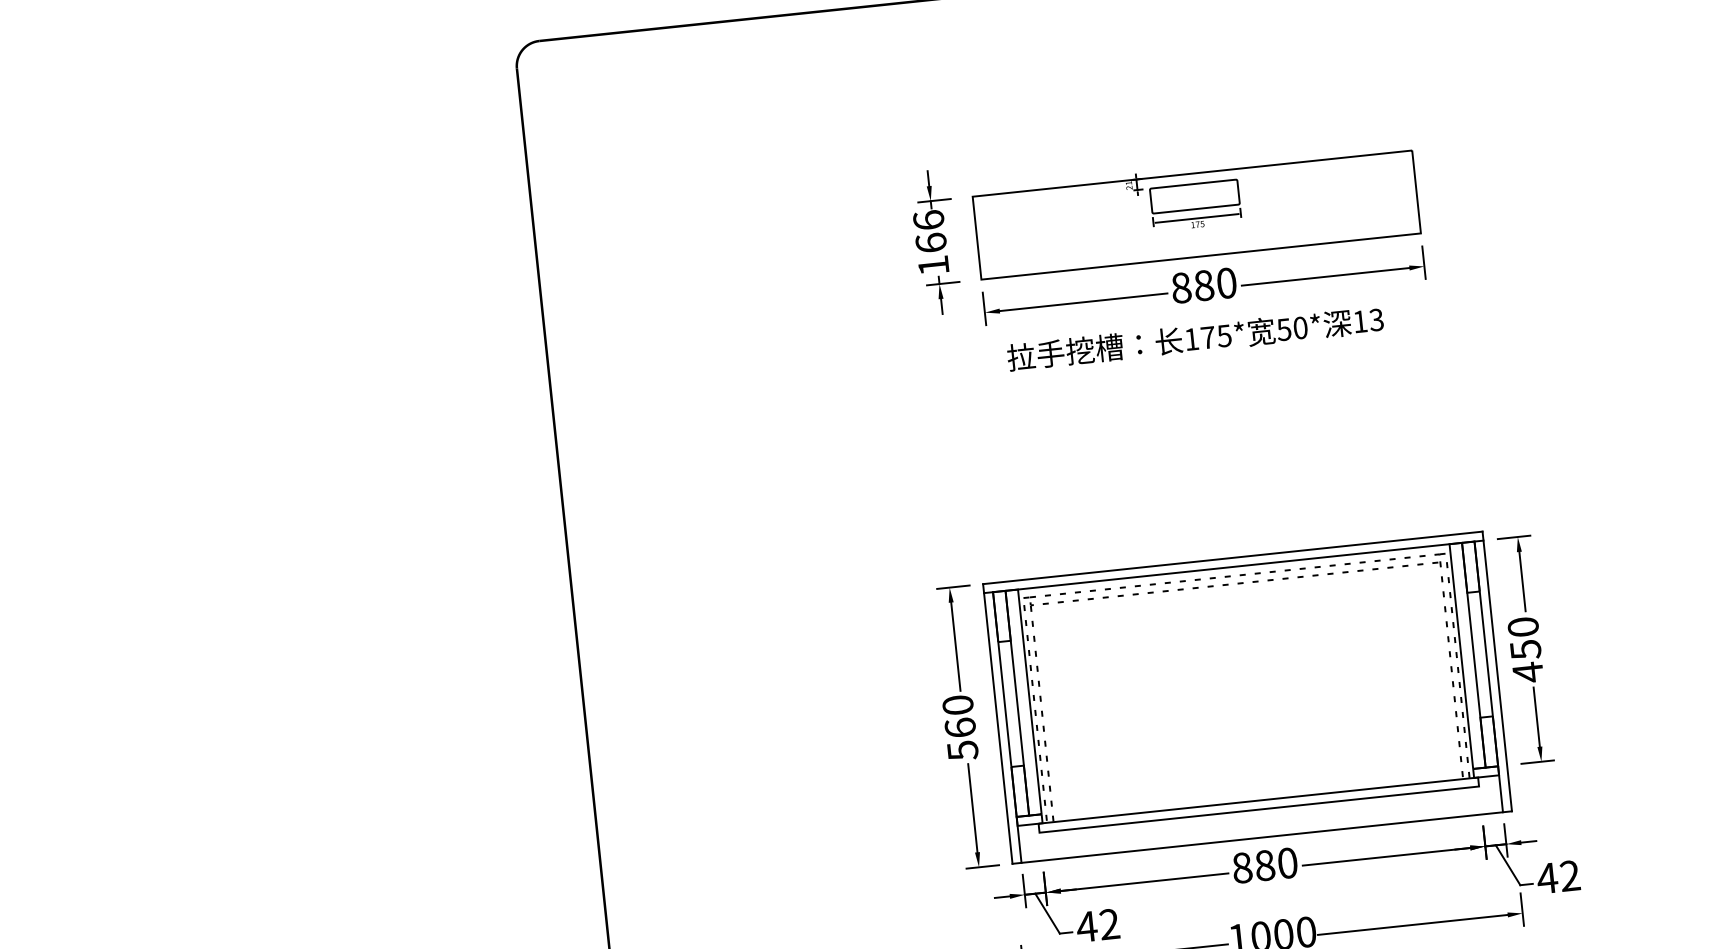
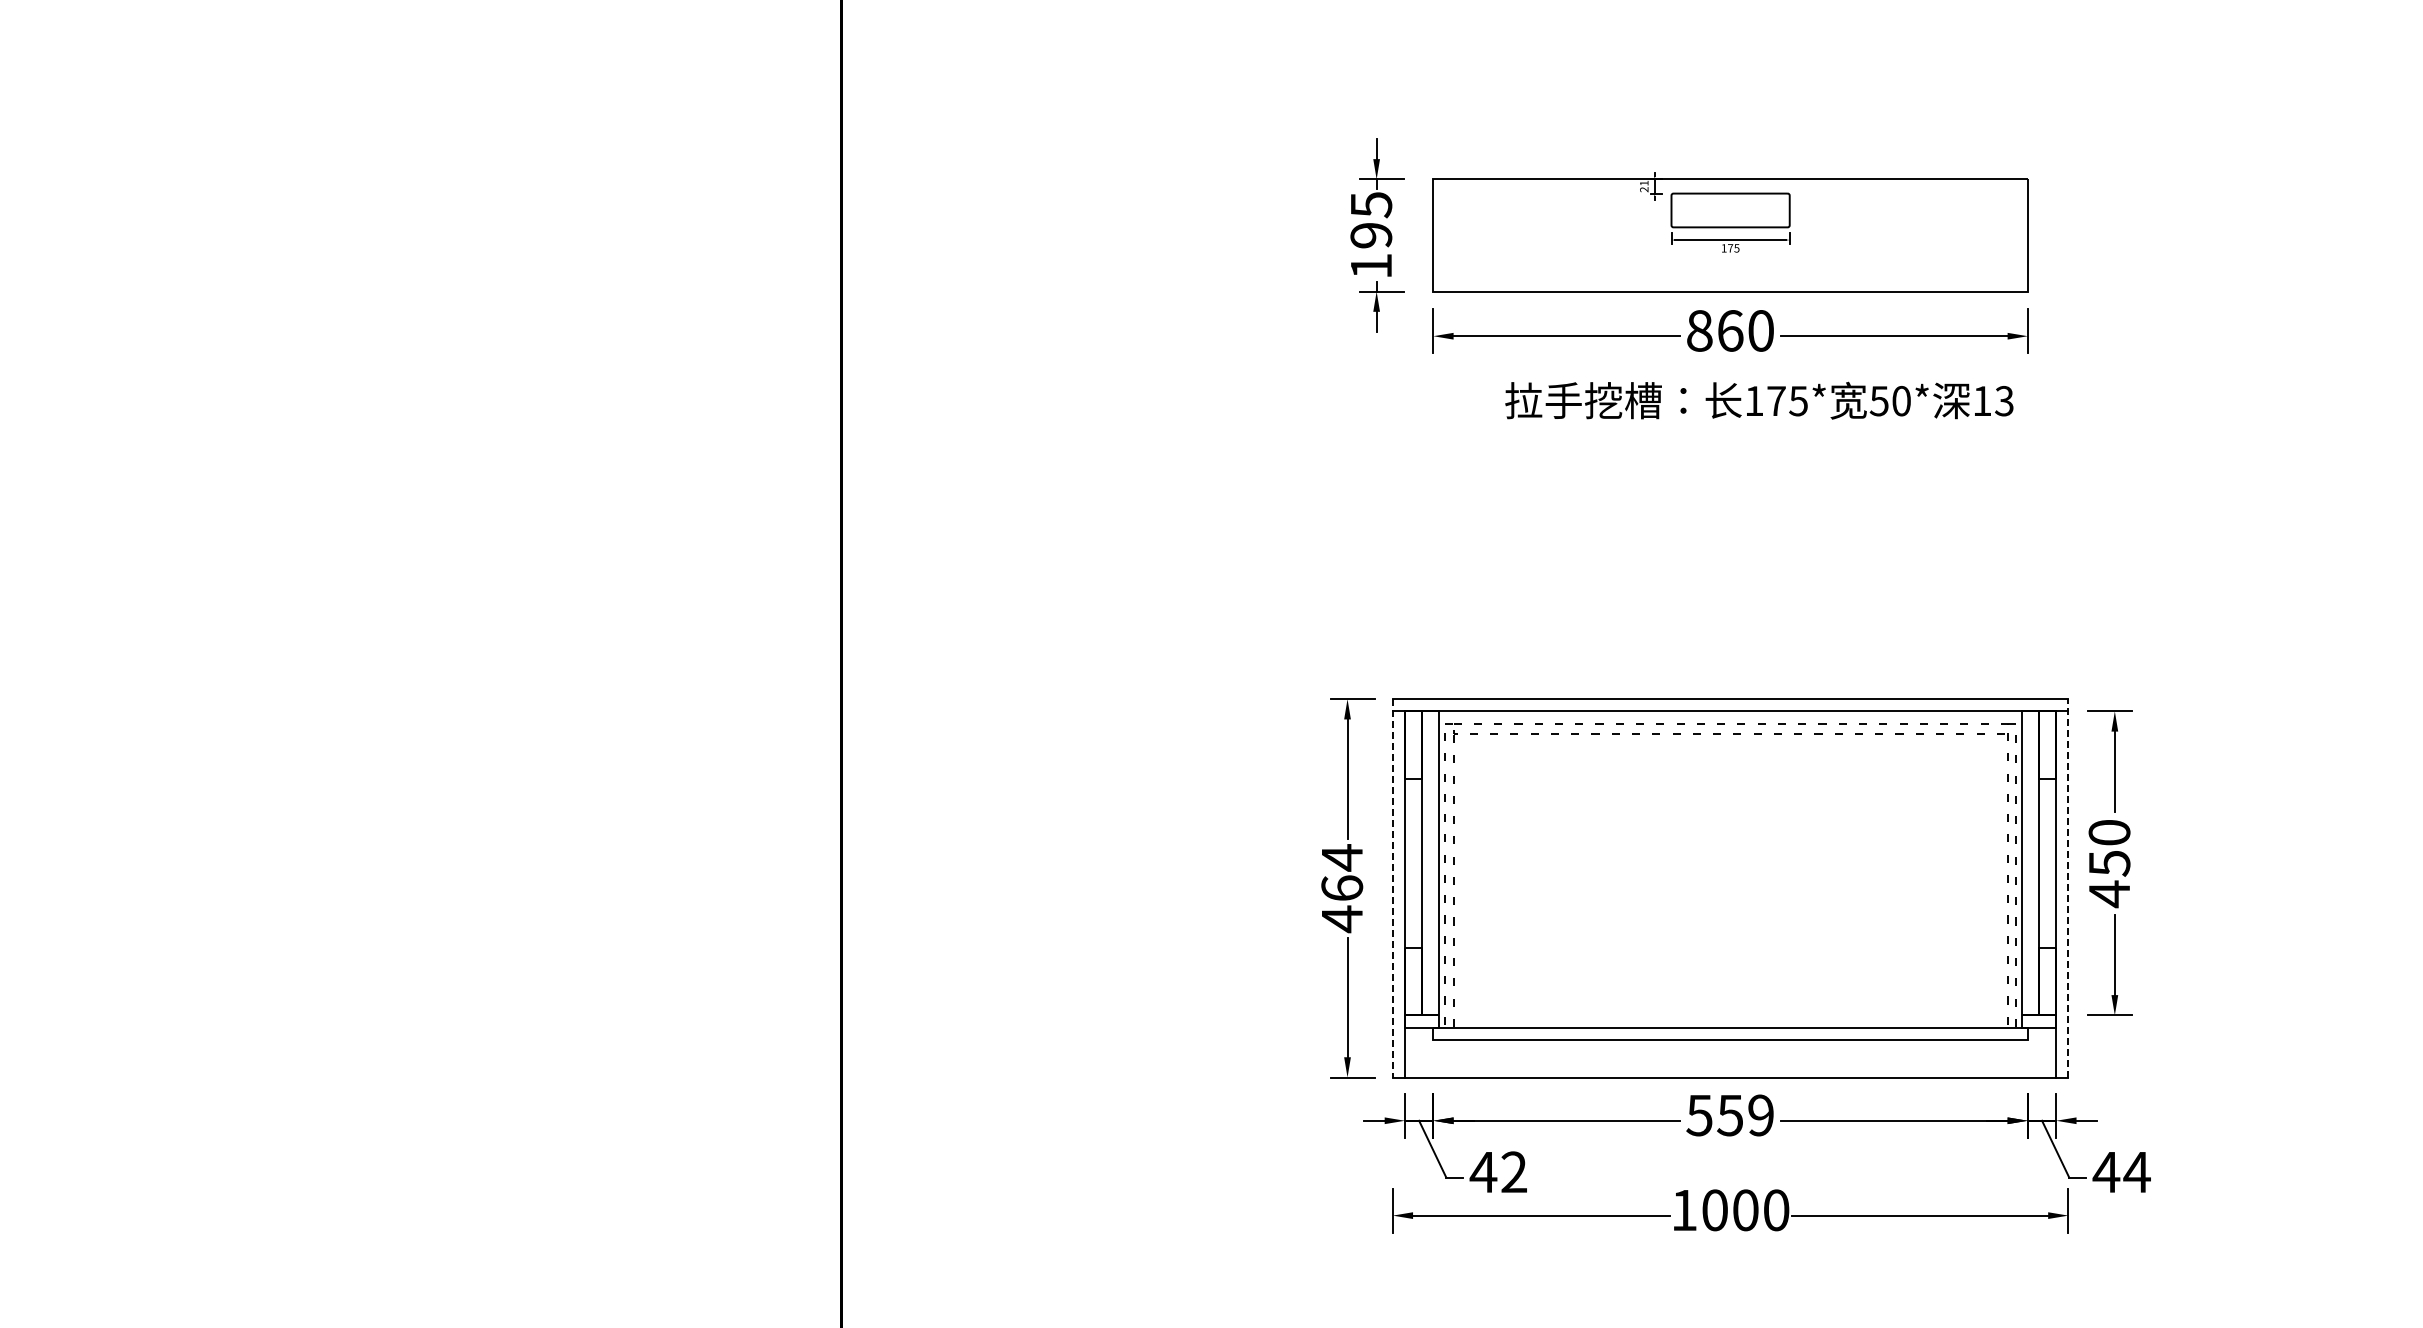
text: (930, 231) -> (1371, 219), 166 -> 195
text: (1204, 285) -> (1730, 330), 880 -> 860
text: (1195, 338) -> (1759, 400), moved
line: (1497, 670) -> (2068, 887), solid -> dashed
line: (997, 724) -> (1392, 888), solid -> dashed
text: (960, 727) -> (1342, 888), 560 -> 464
text: (1264, 865) -> (1729, 1115), 880 -> 559
text: (1569, 875) -> (2136, 1171), 42 -> 44

